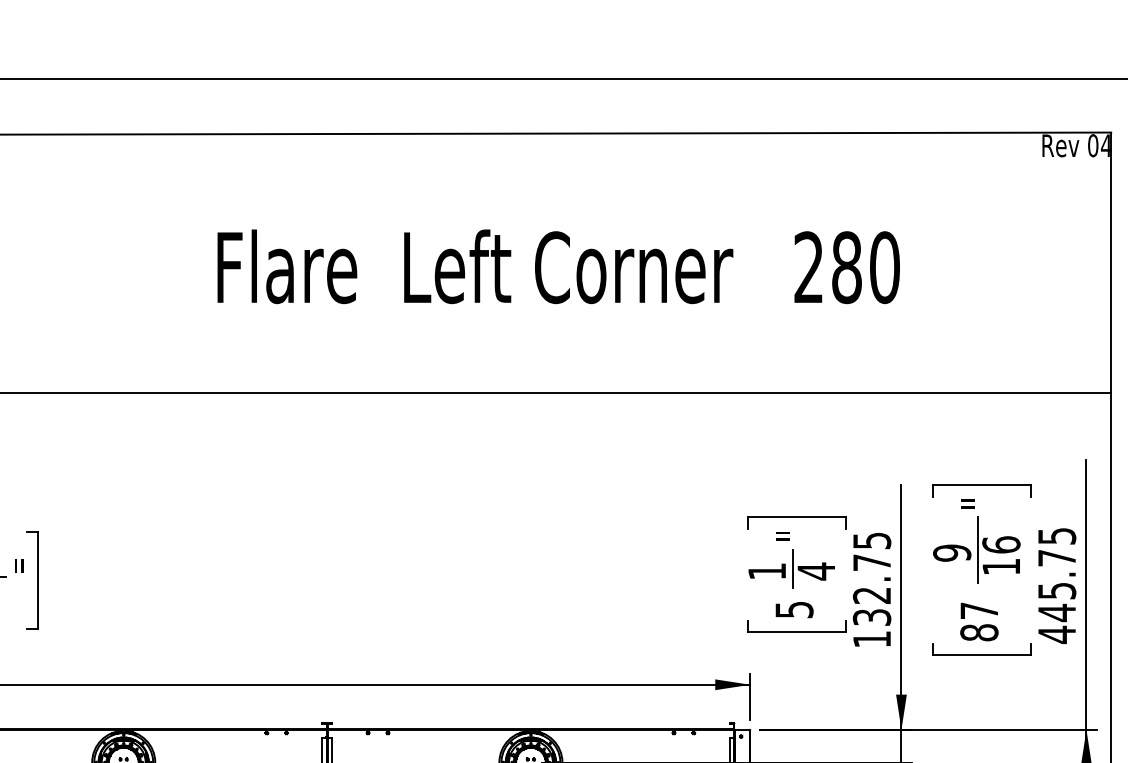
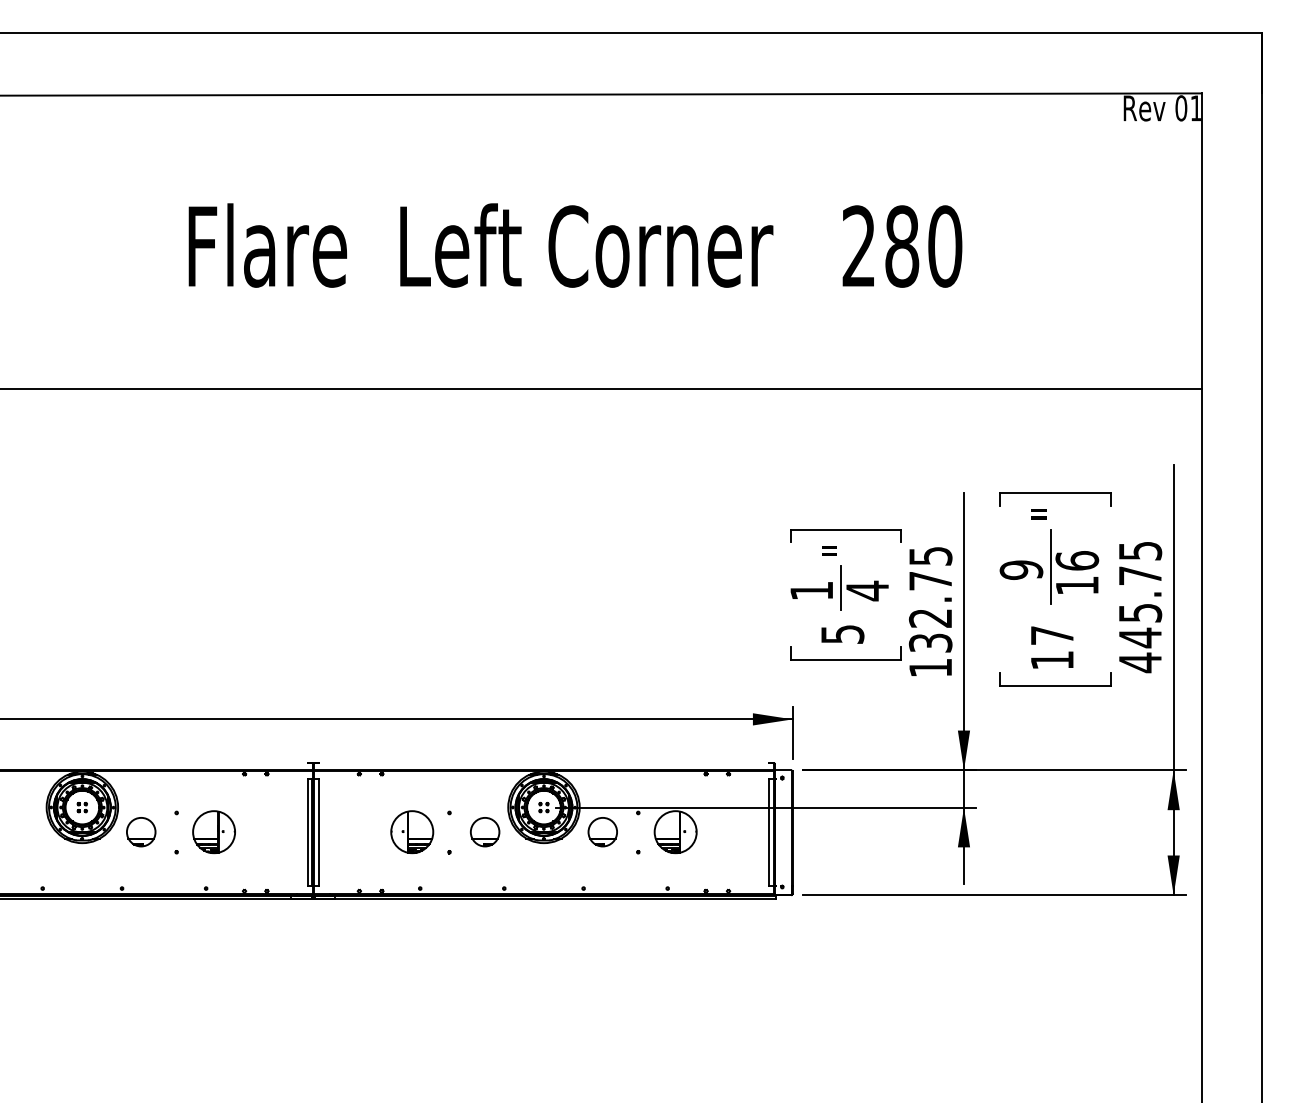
text: (1105, 145) -> (1195, 108), 04 -> 01
text: (979, 632) -> (1052, 660), 87 -> 17

